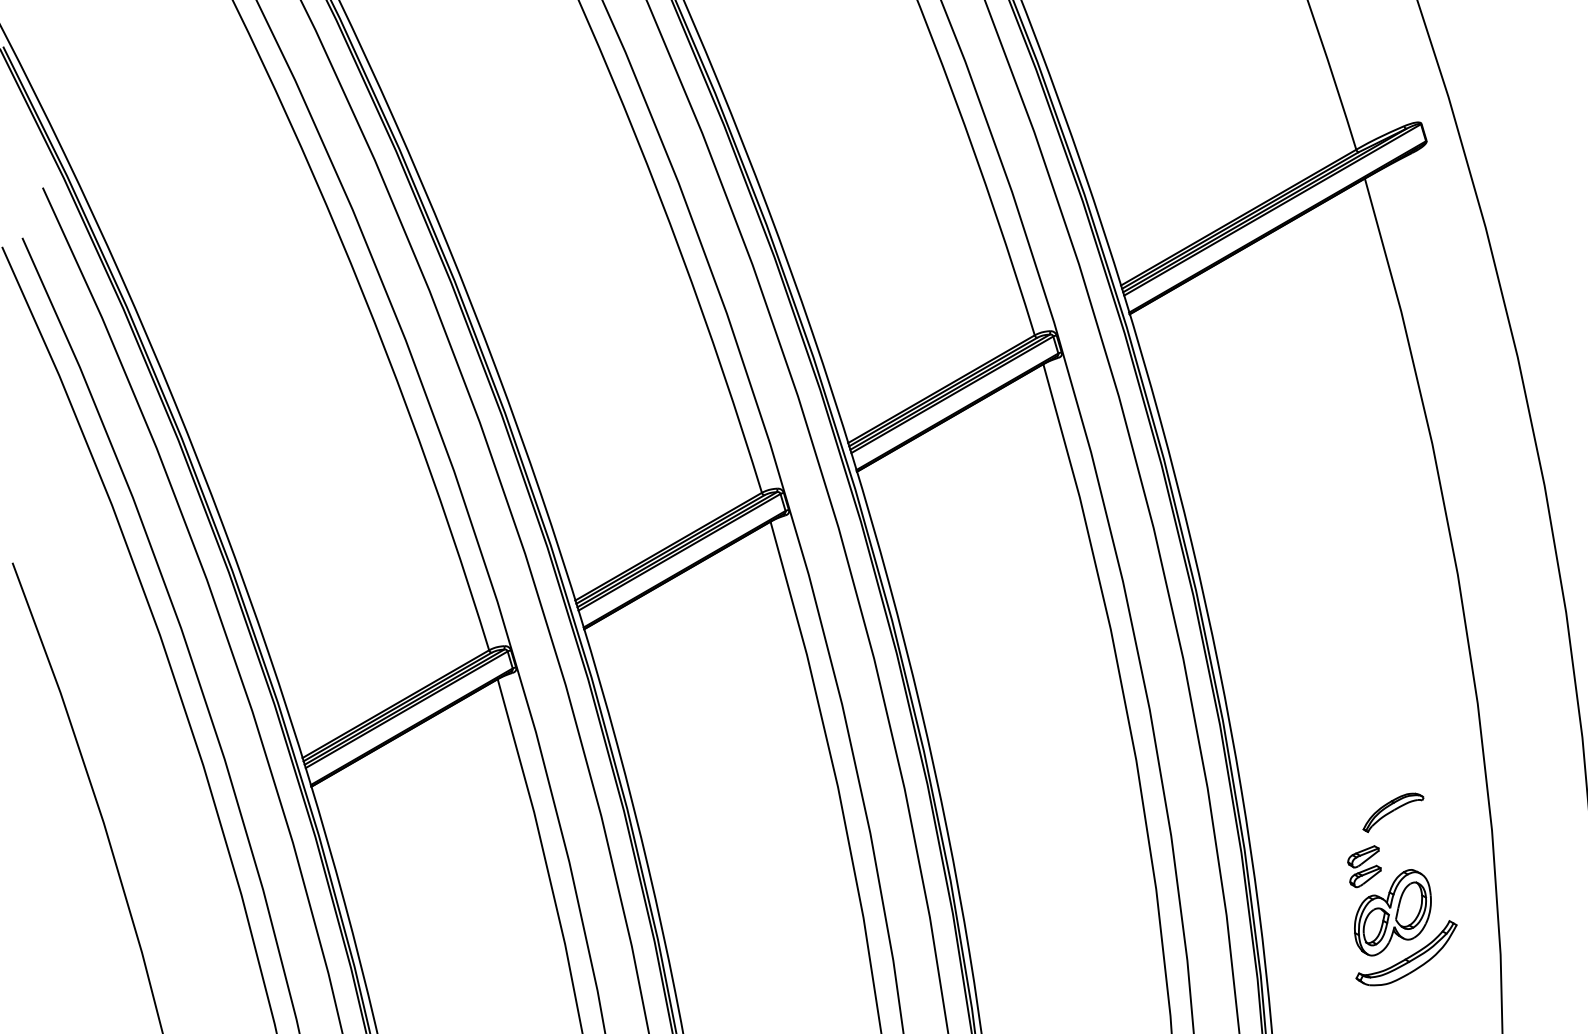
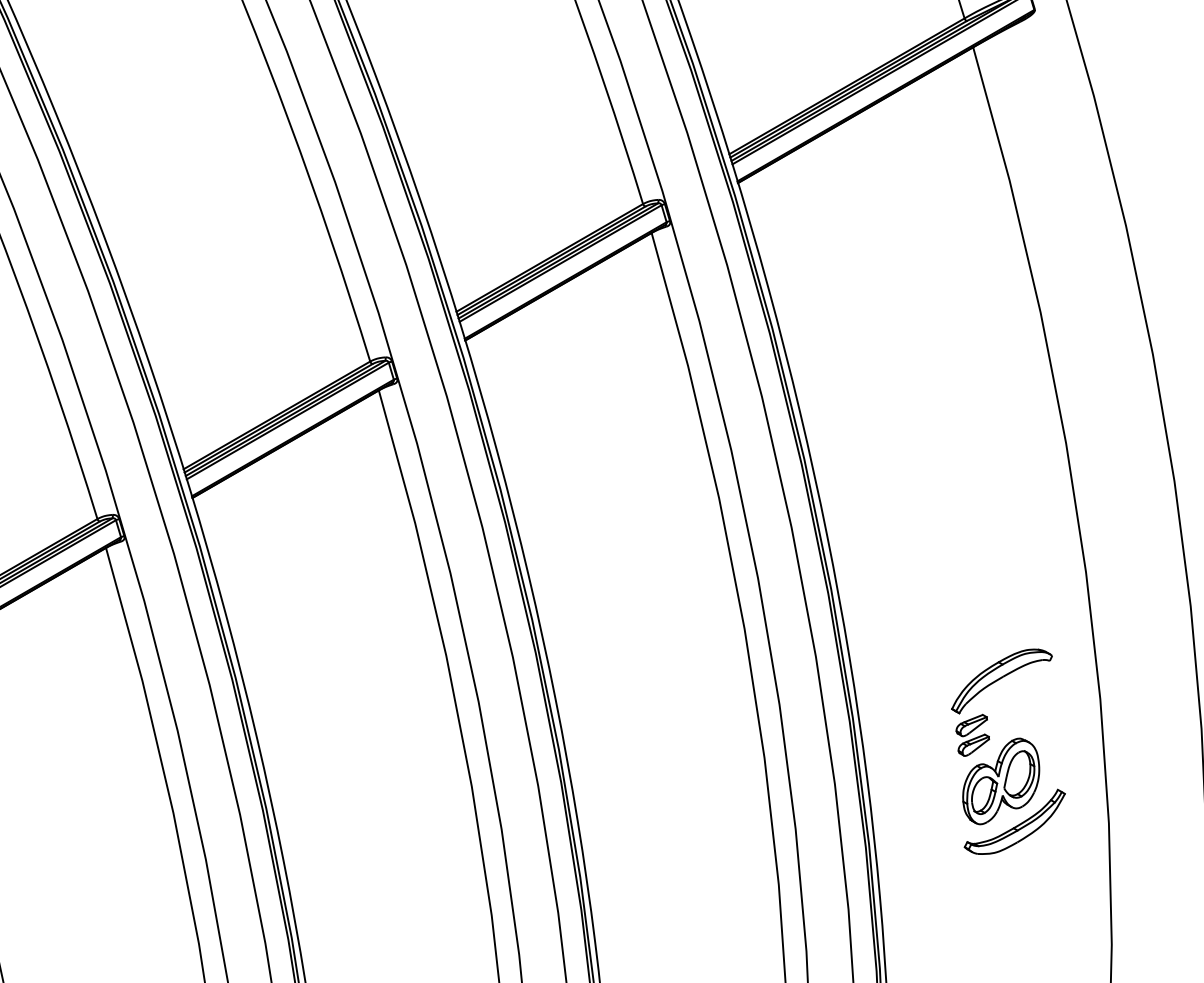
part: (1393, 812) -> (1001, 681), size x1.67

